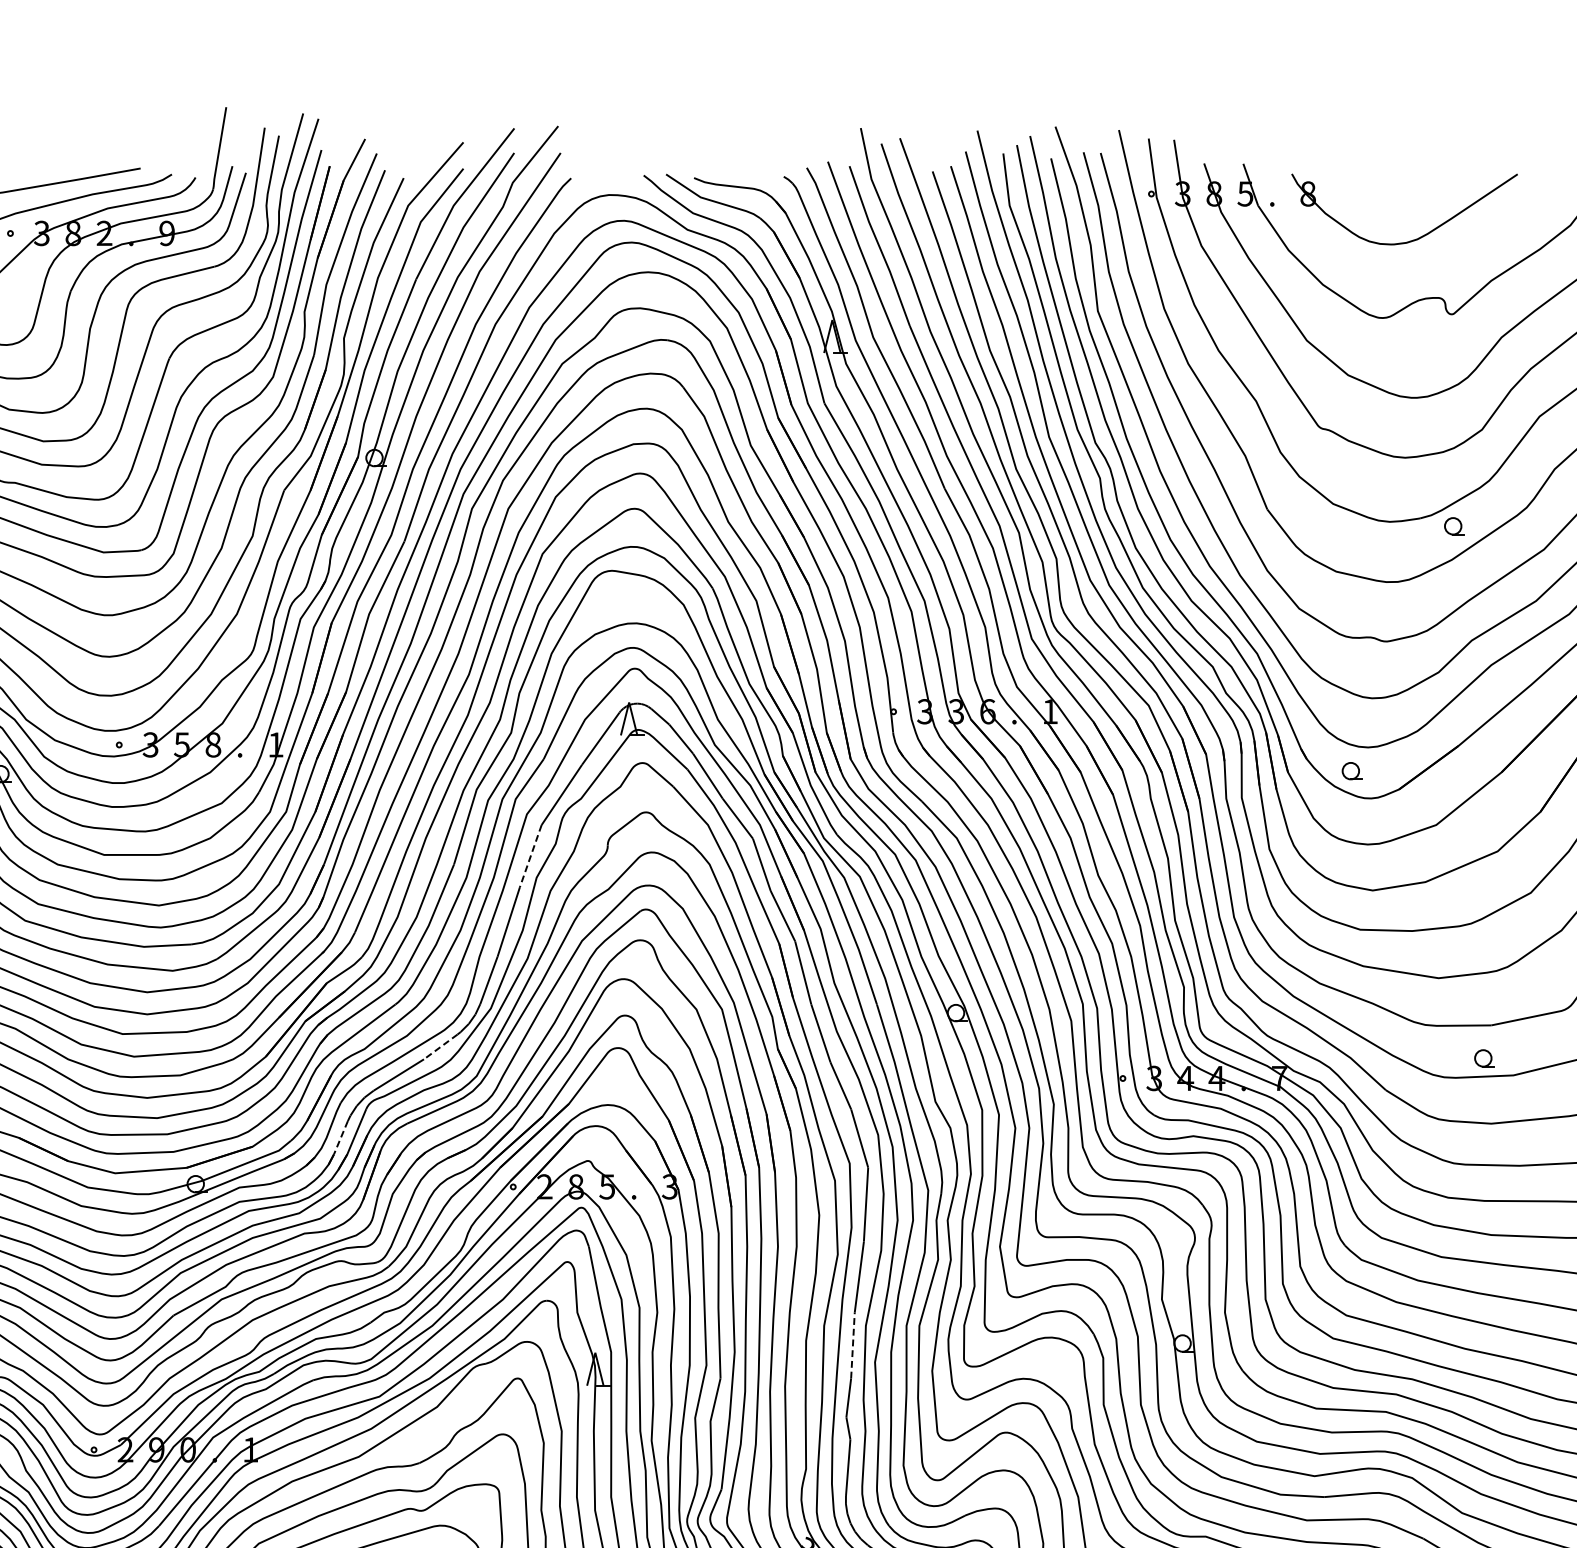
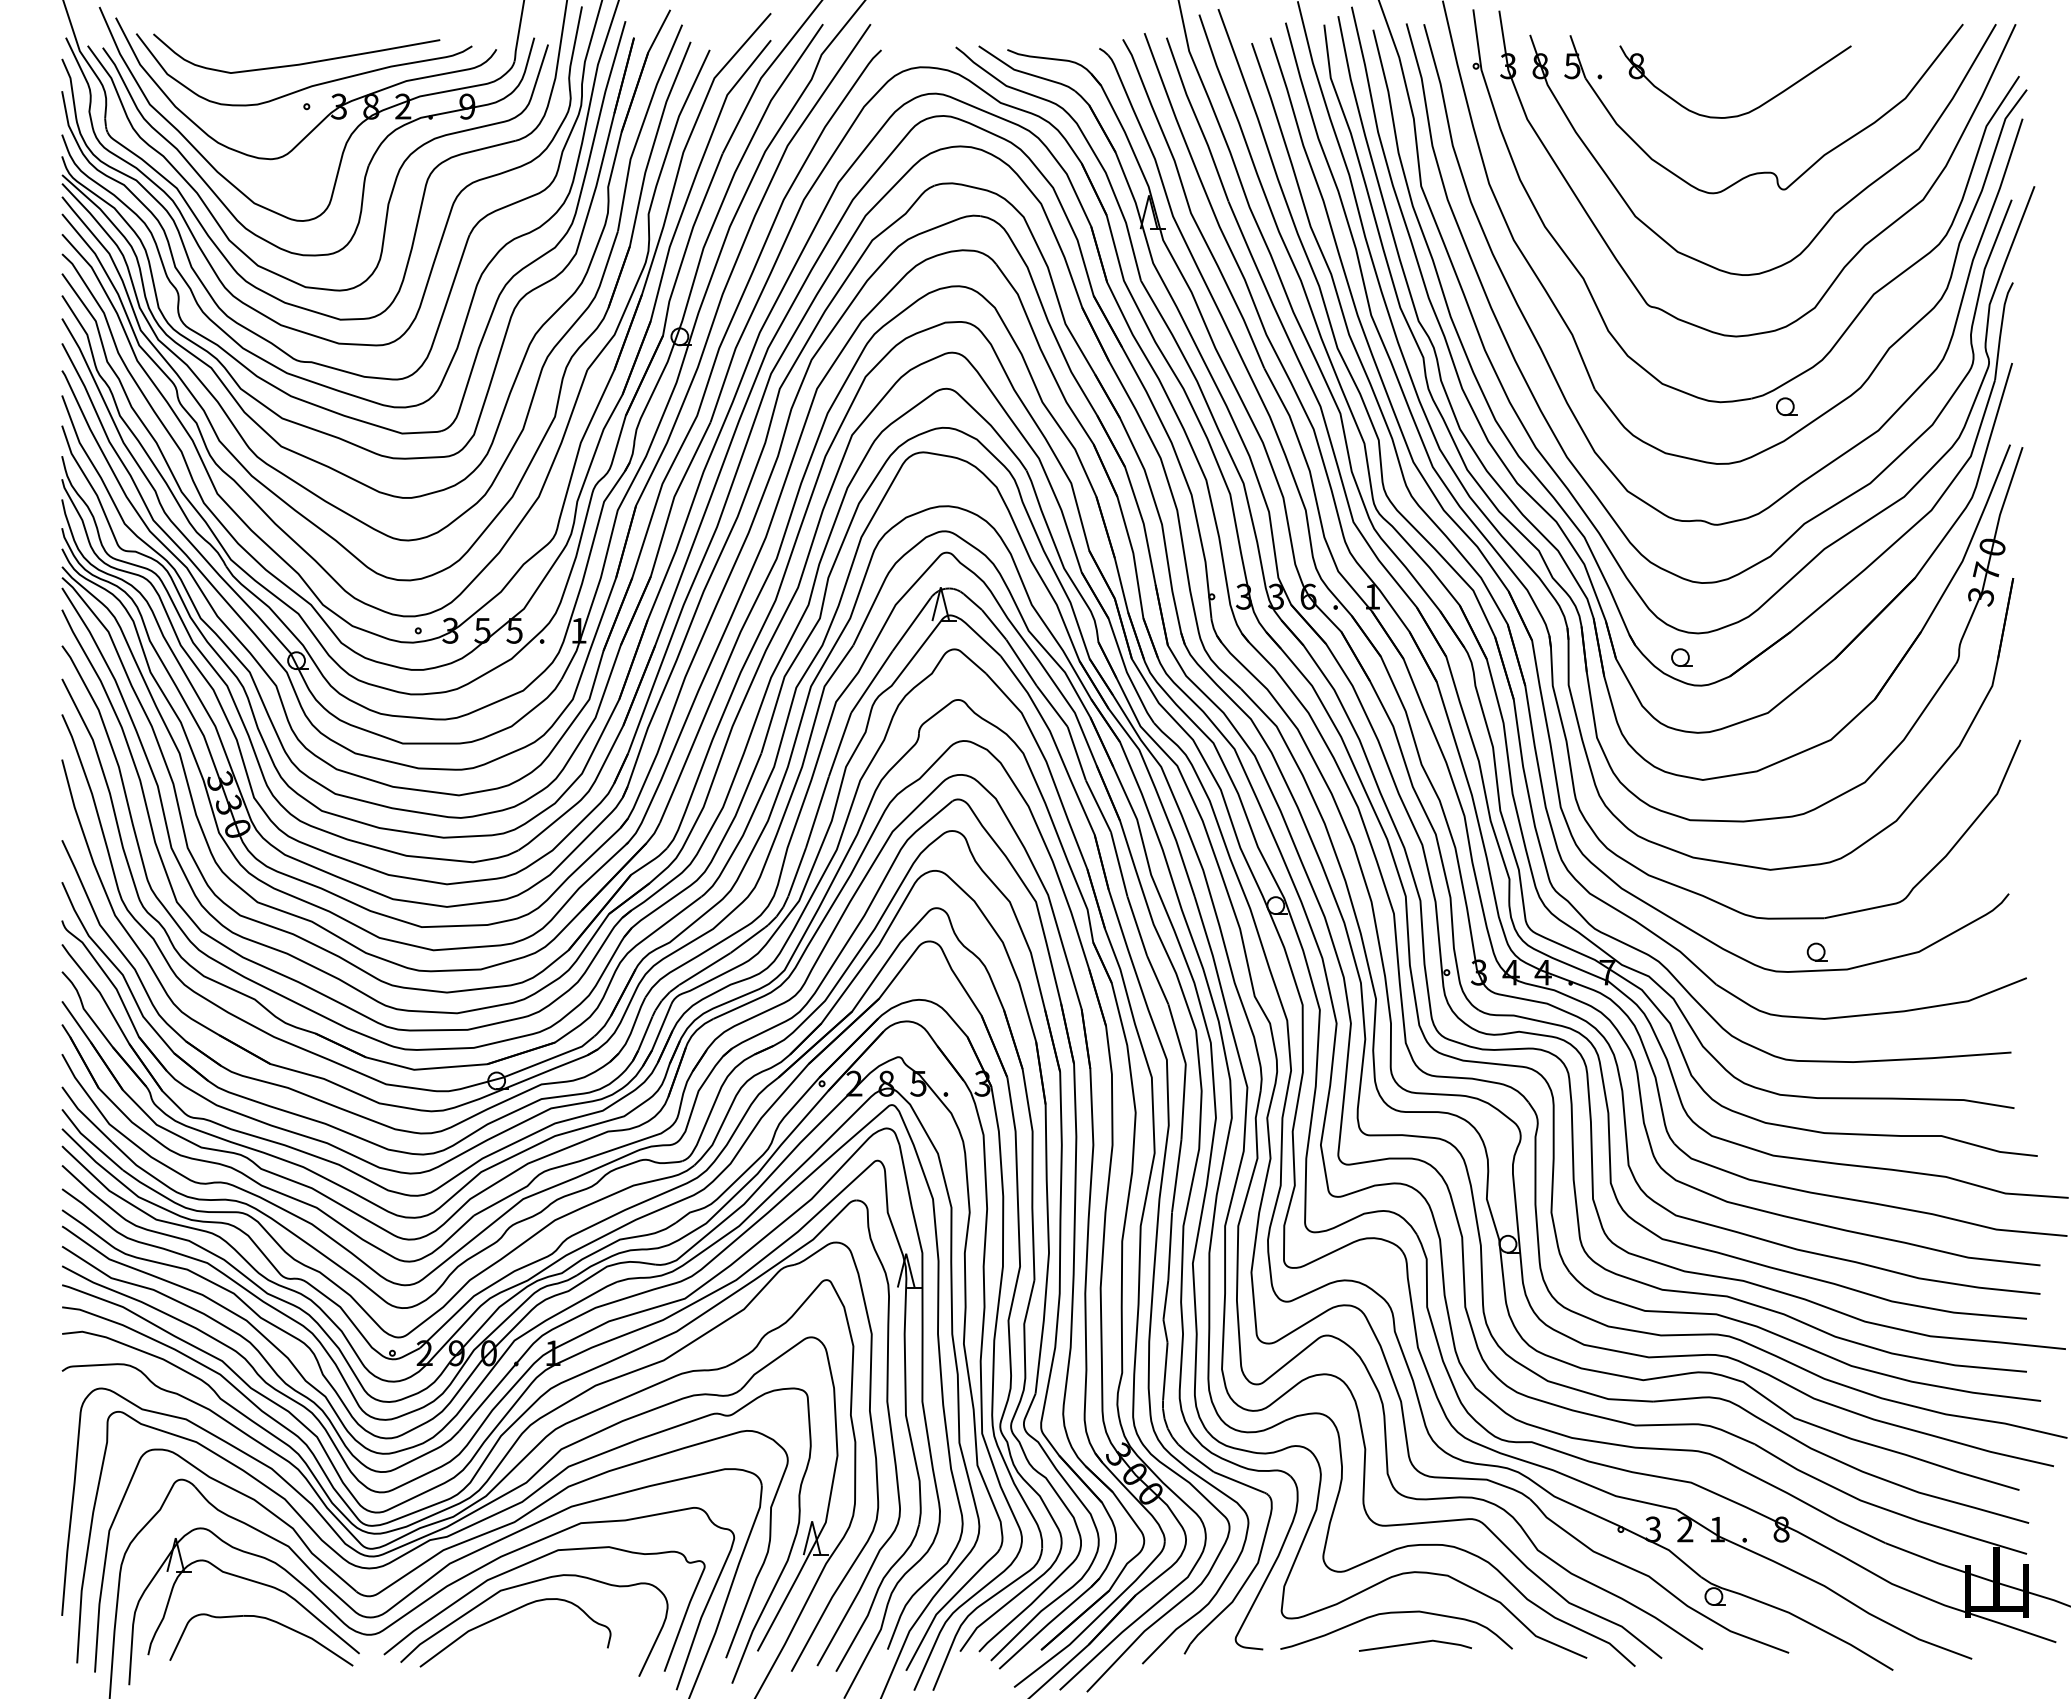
text: (213, 744) -> (514, 630), 8 -> 5
line: (531, 855) -> (840, 744), dashed -> solid
line: (440, 1047) -> (747, 940), dashed -> solid
line: (340, 1137) -> (645, 1033), dashed -> solid
line: (853, 1345) -> (1170, 1246), dashed -> solid

